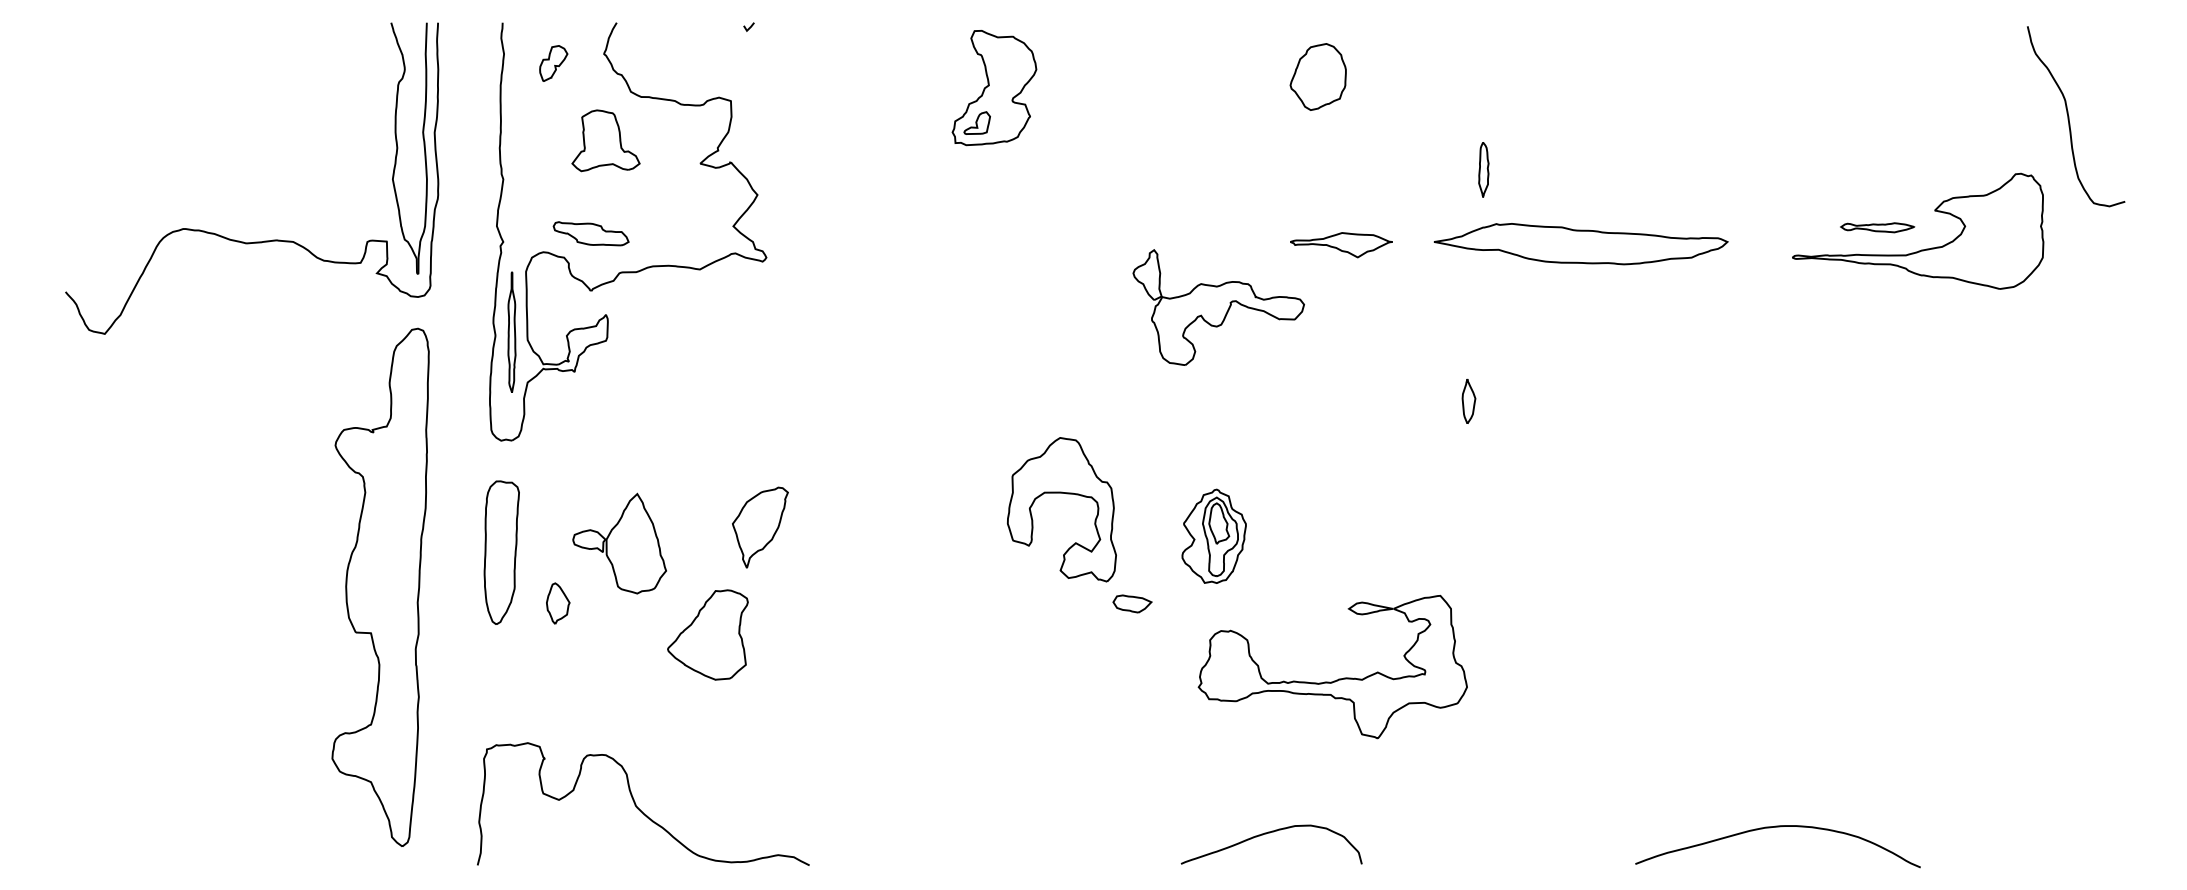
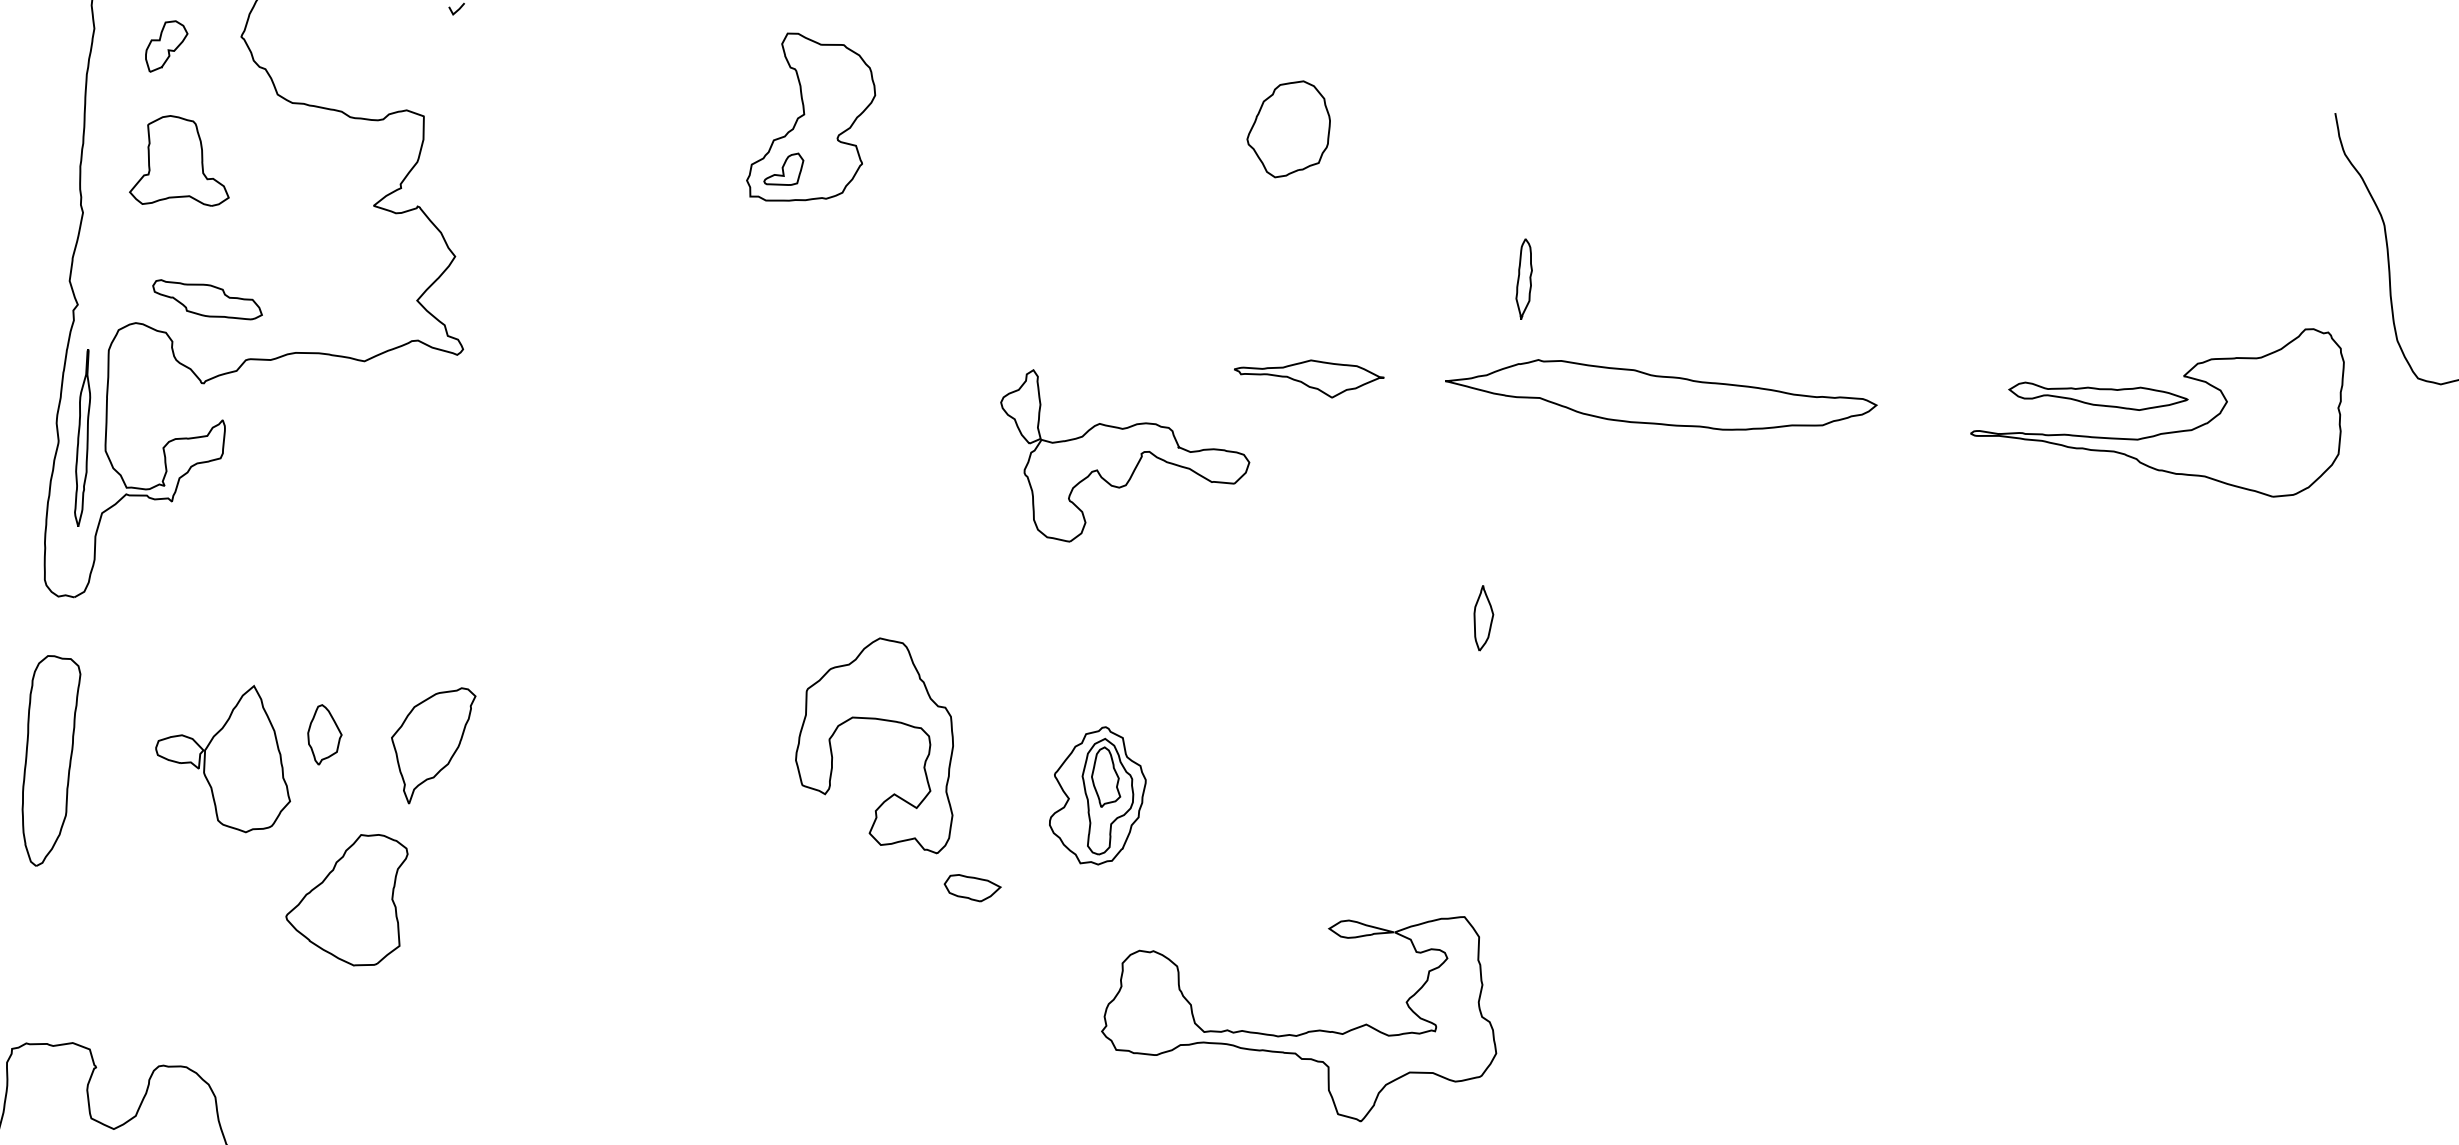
part: (605, 140) -> (180, 160), moved
part: (1877, 227) -> (2098, 396), size x1.67
part: (558, 603) -> (325, 734), moved
part: (1338, 678) -> (1308, 1030), moved

